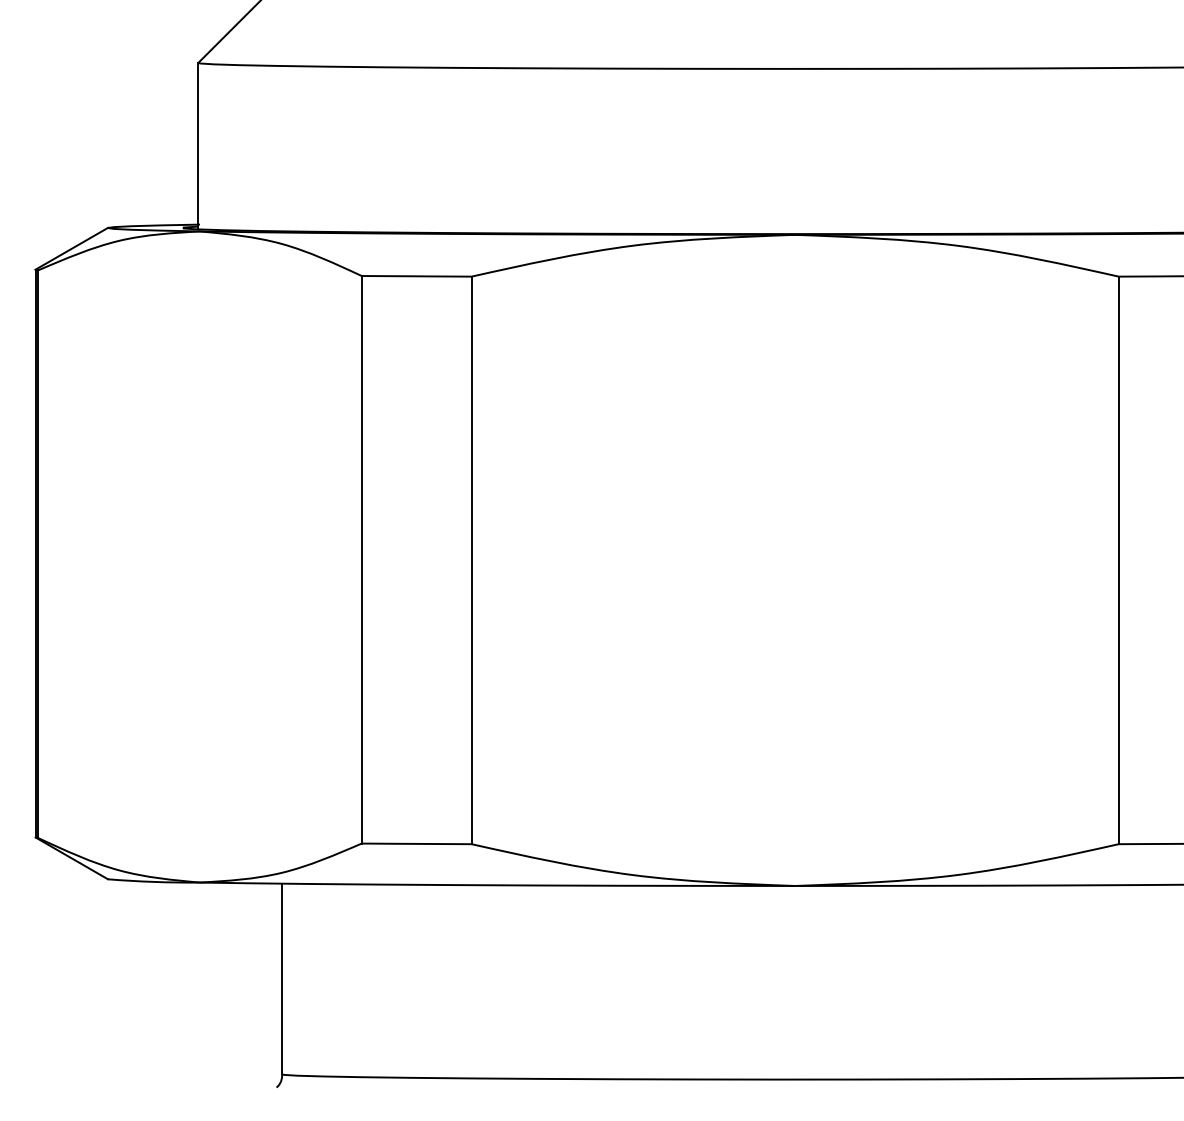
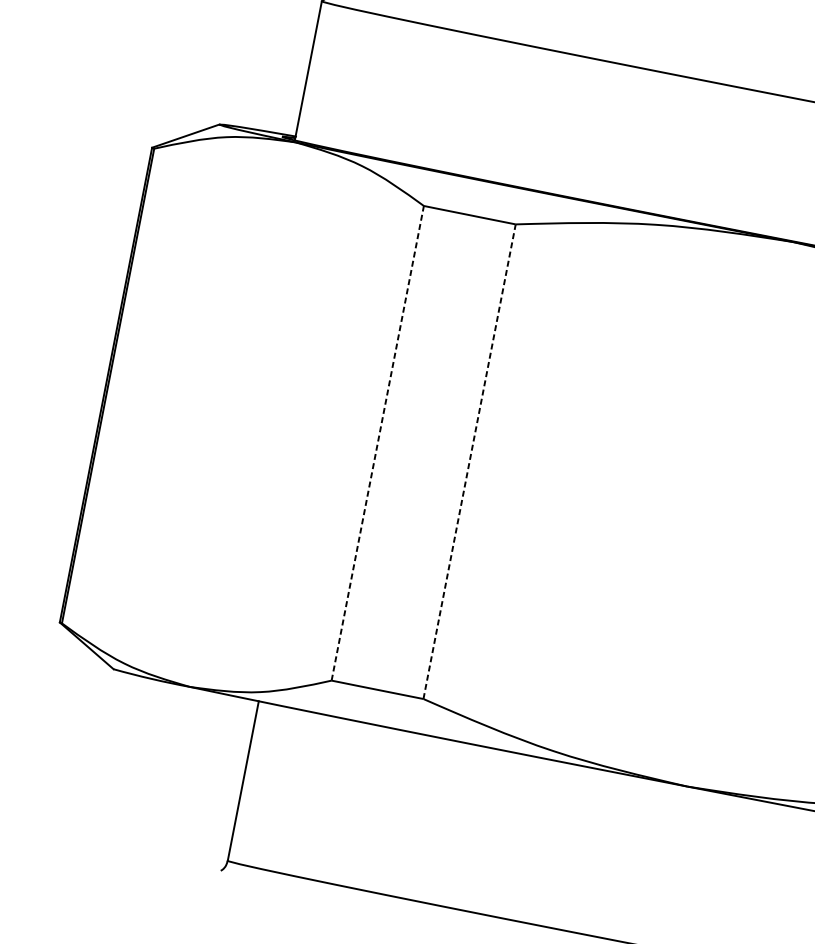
line: (361, 559) -> (377, 443), solid -> dashed
line: (471, 560) -> (469, 461), solid -> dashed

